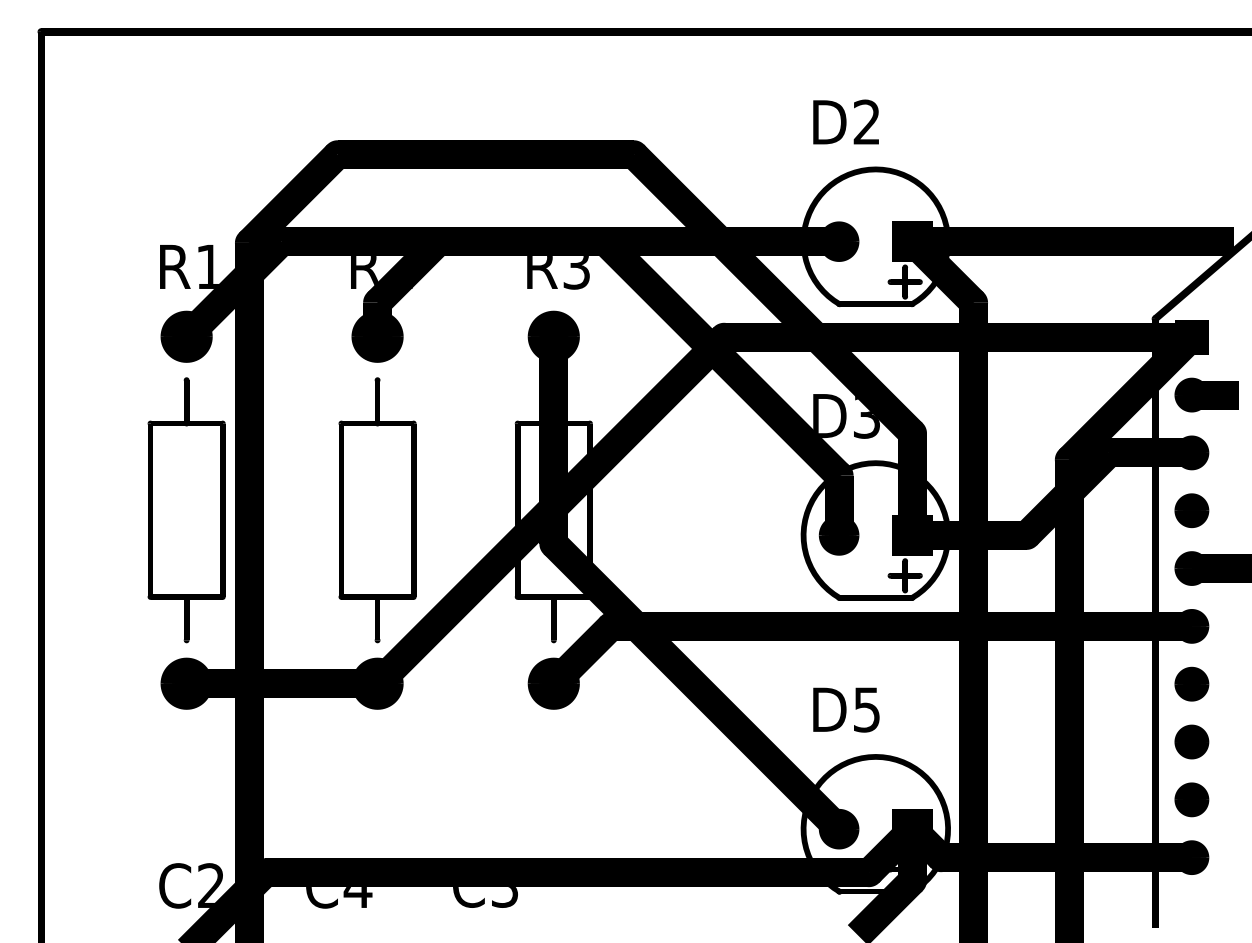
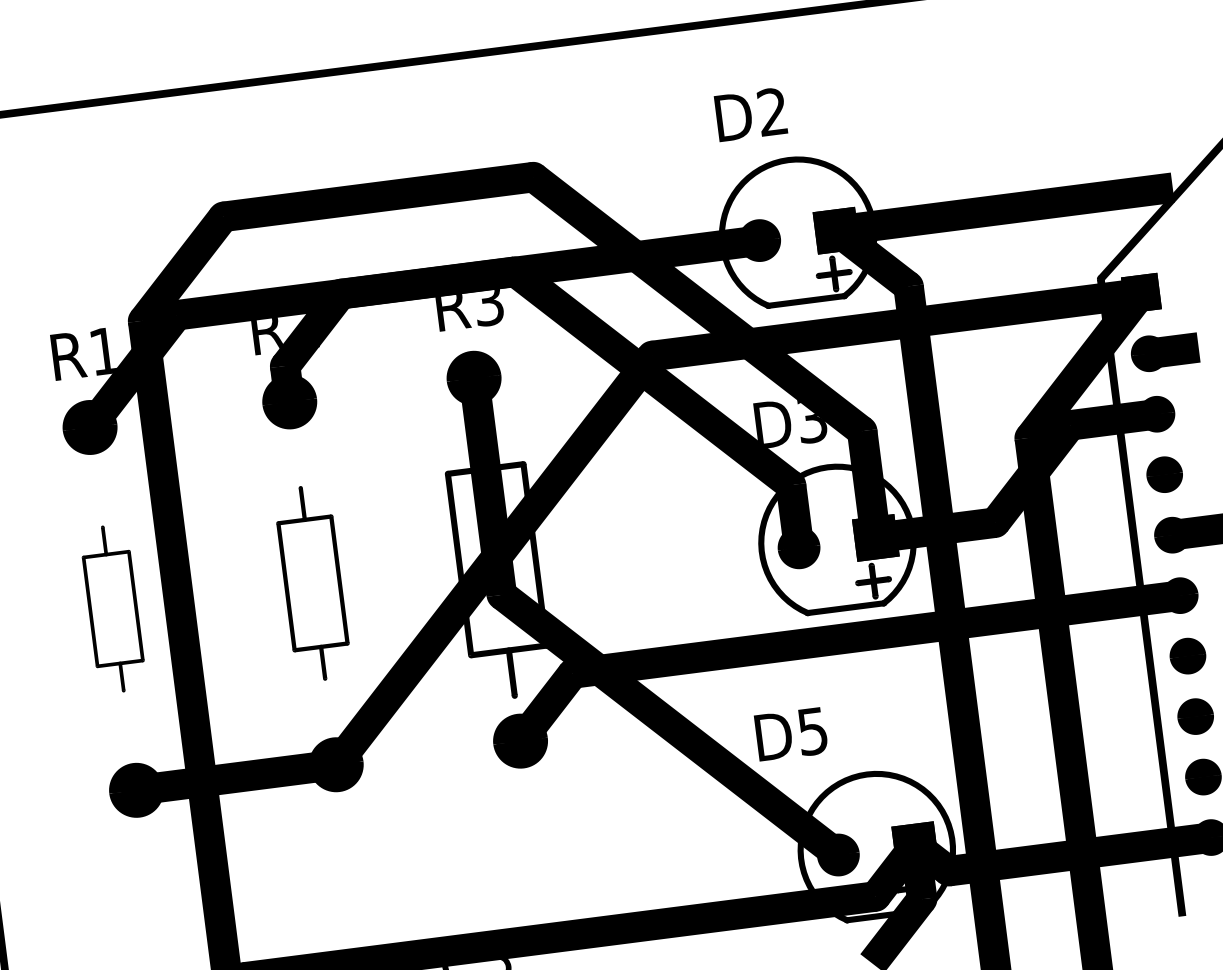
part: (186, 510) -> (113, 609), size x0.6
part: (377, 510) -> (312, 583), size x0.7
text: (846, 709) -> (791, 733), moved

